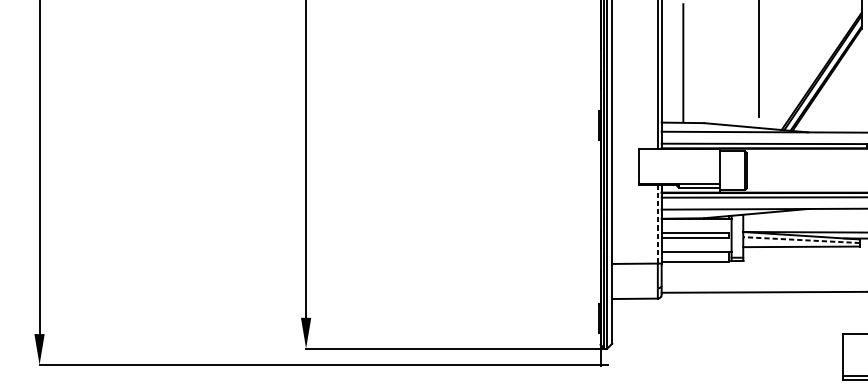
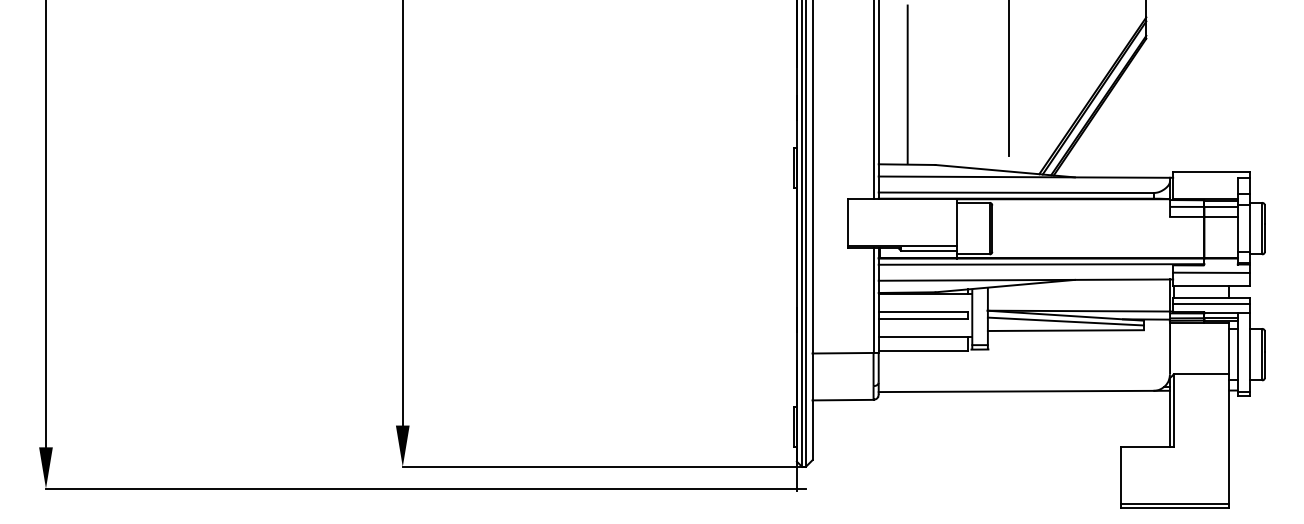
line: (657, 224) -> (873, 300), dashed -> solid
line: (801, 240) -> (1065, 321), dashed -> solid

